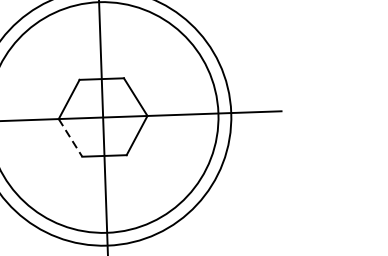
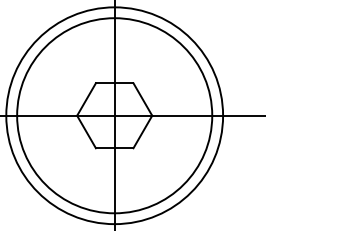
line: (70, 138) -> (86, 132), dashed -> solid

